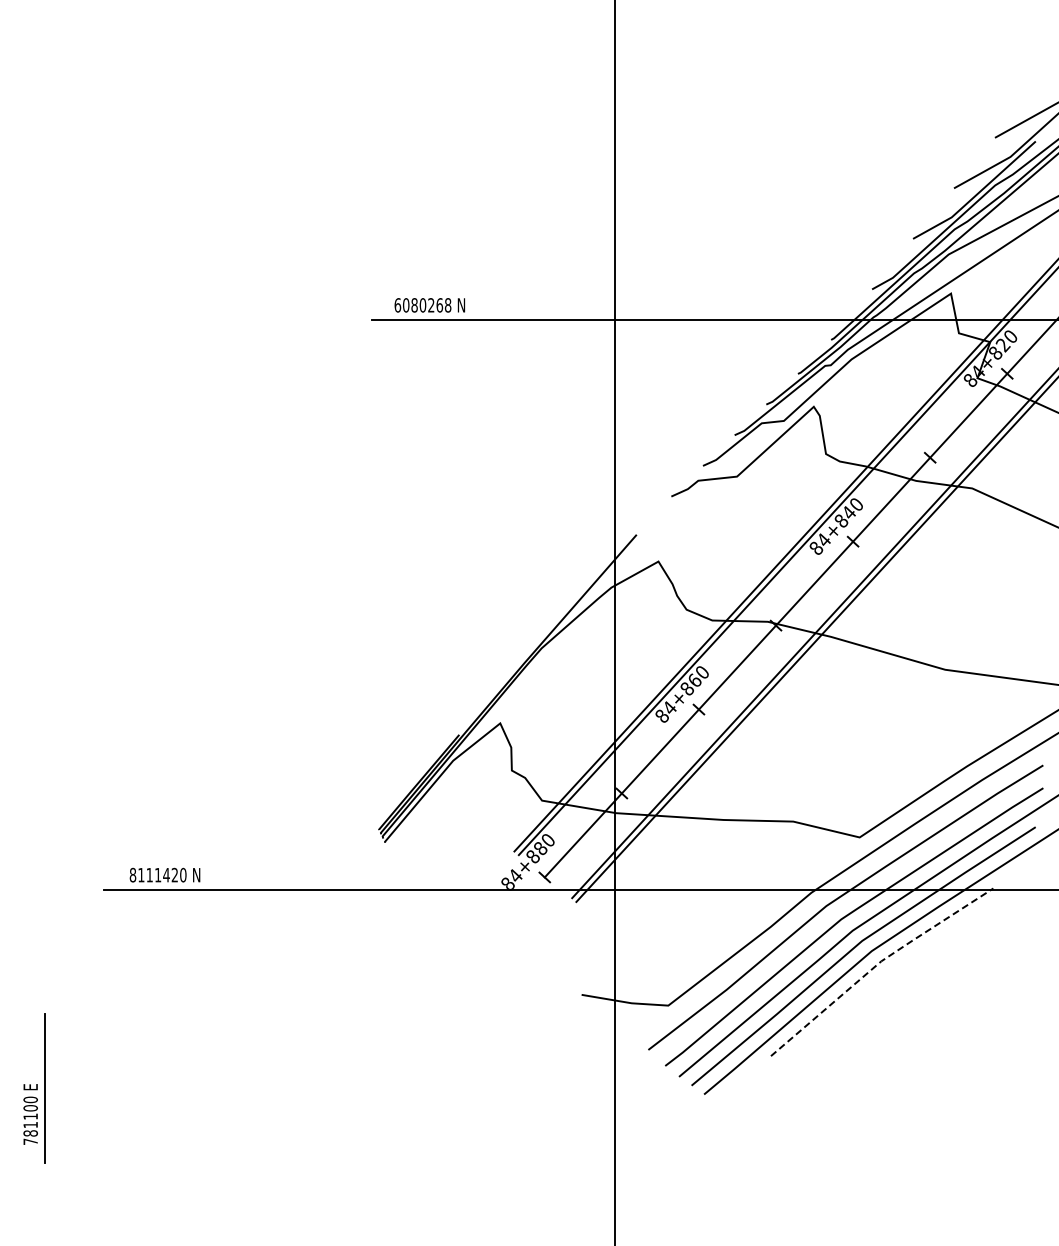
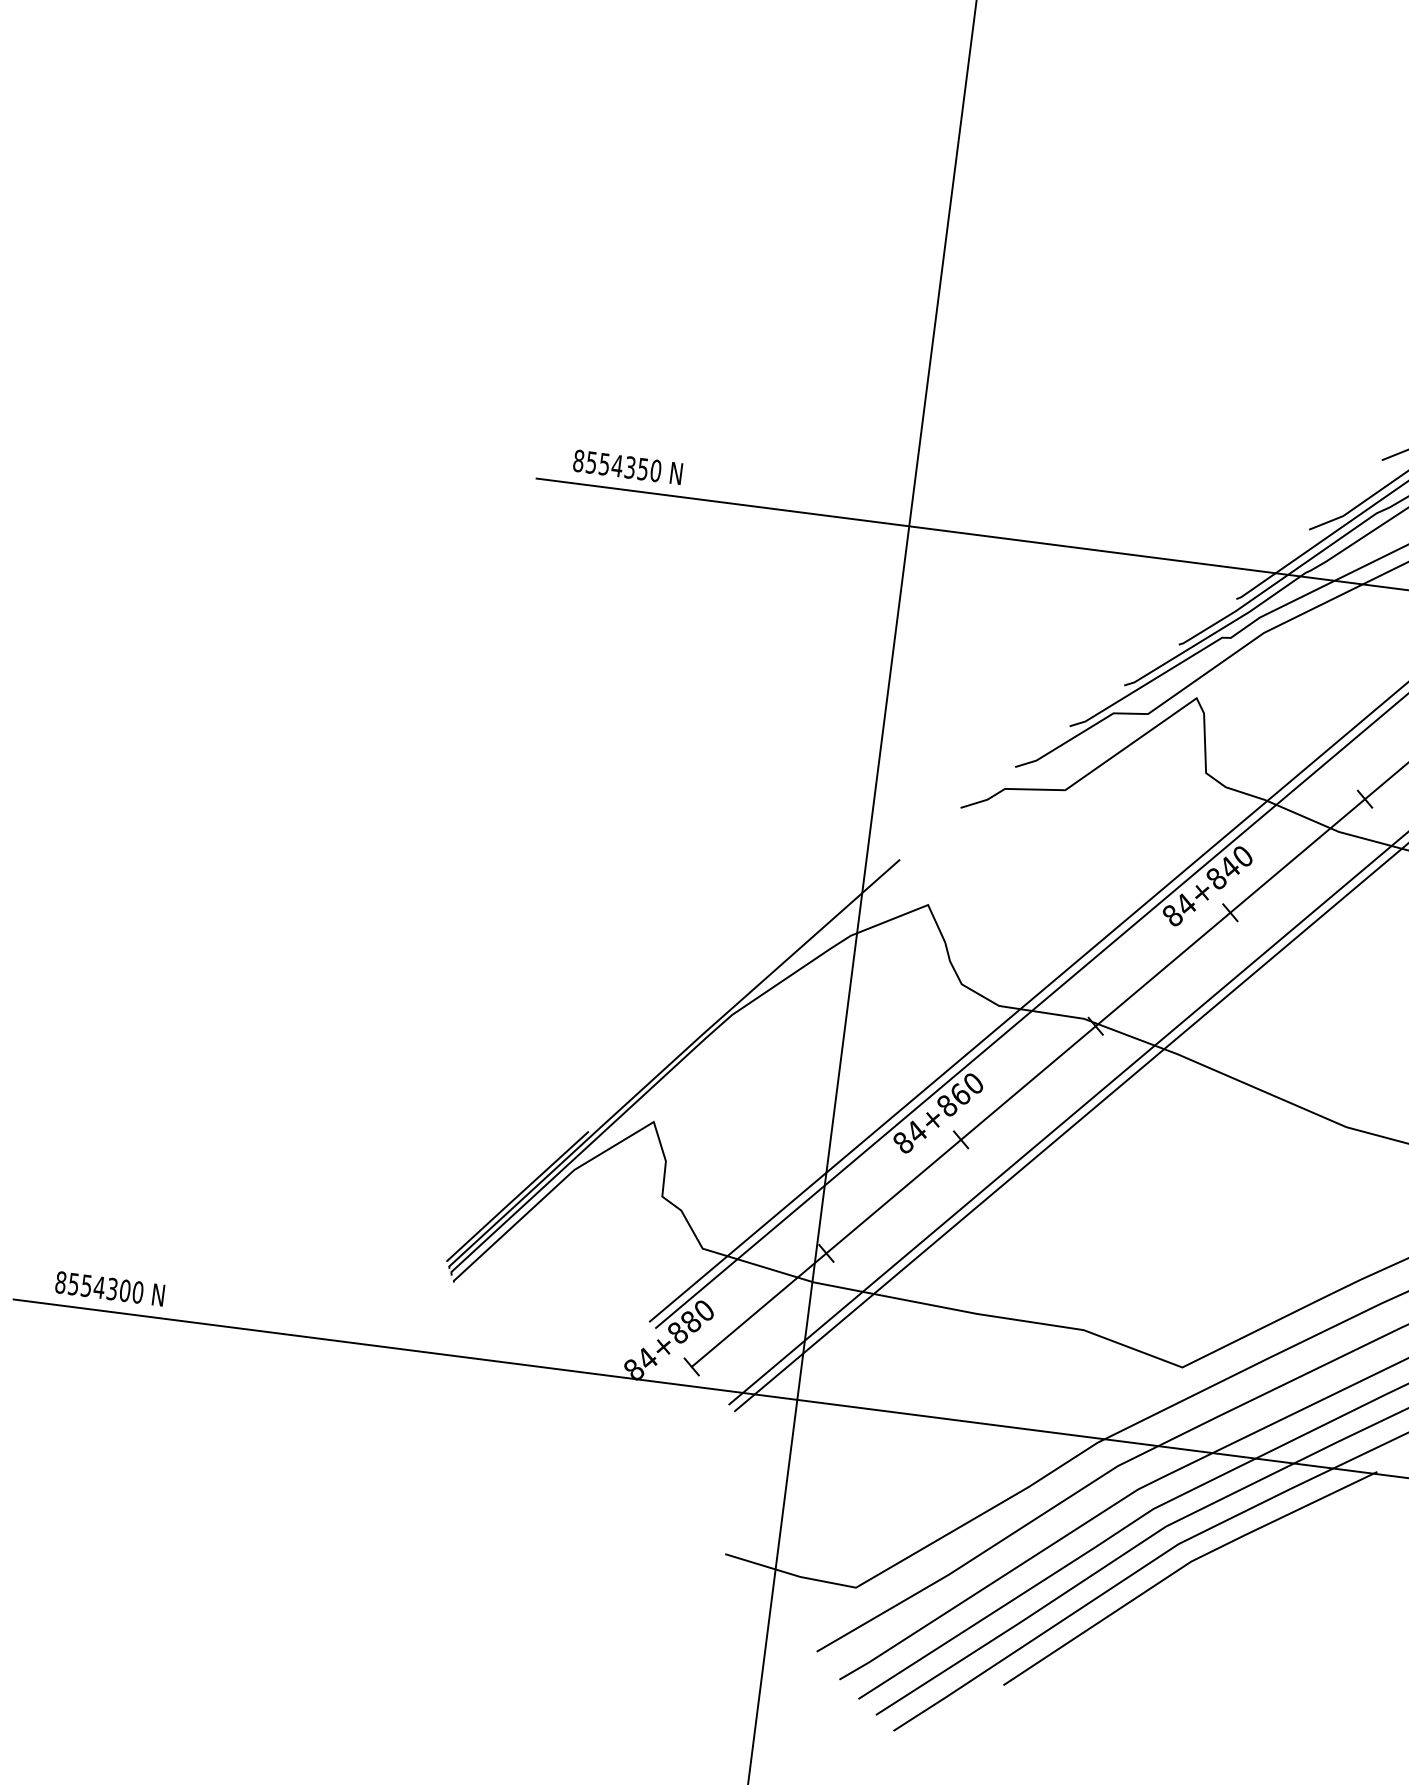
text: (422, 305) -> (616, 466), 6080268 -> 8554350
text: (158, 874) -> (100, 1286), 8111420 -> 8554300
line: (878, 963) -> (1186, 1564), dashed -> solid

